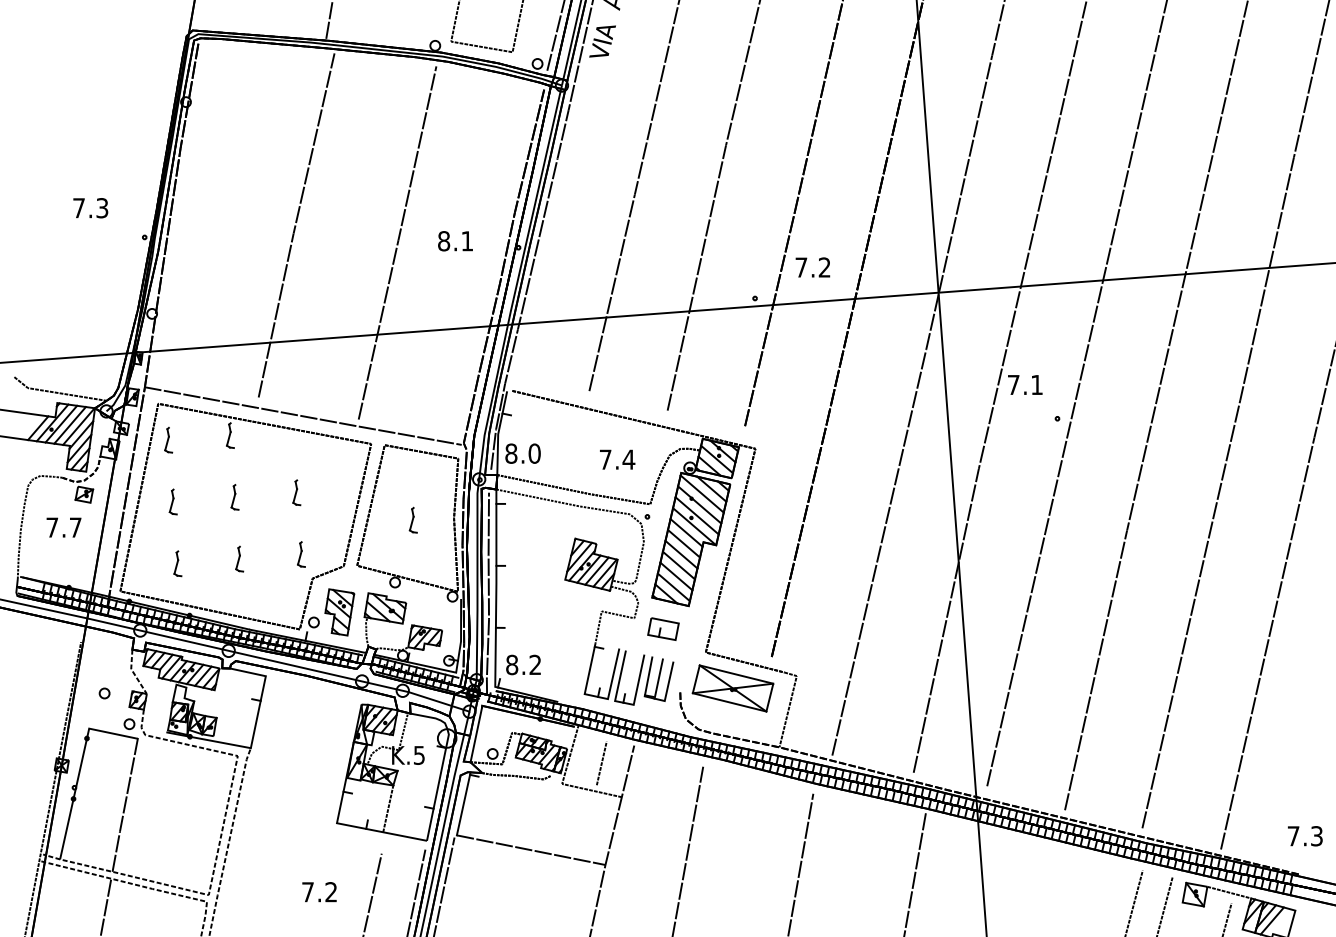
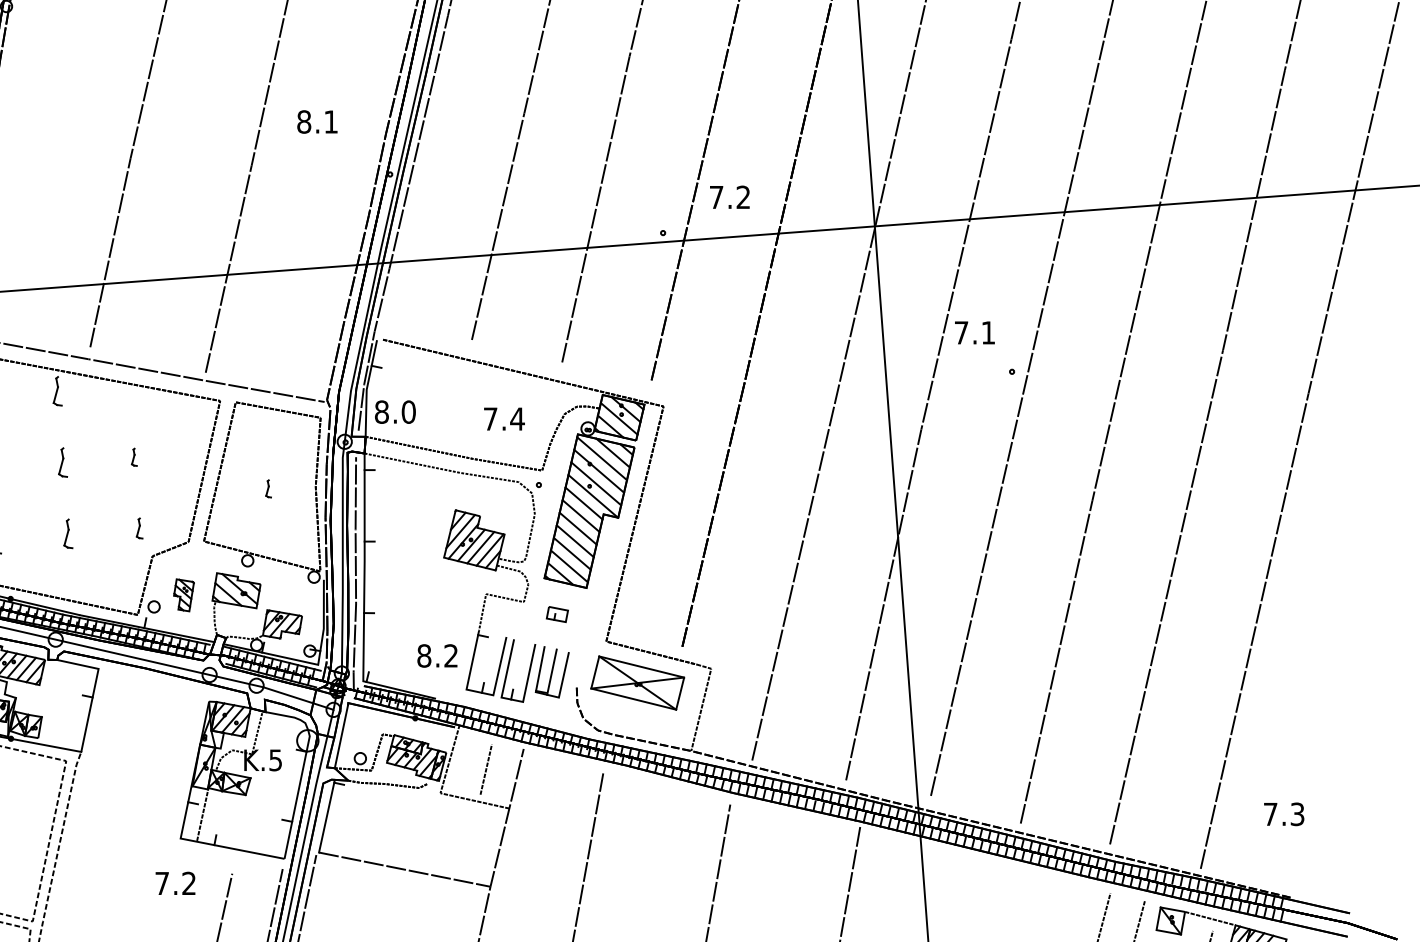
text: (455, 241) -> (317, 122), moved
part: (296, 492) -> (133, 456), size x0.6
part: (412, 519) -> (267, 488), size x0.6
part: (301, 554) -> (139, 528), size x0.7
part: (339, 612) -> (183, 595), size x0.6
part: (663, 628) -> (557, 613), size x0.6
text: (523, 664) -> (437, 655), moved
line: (388, 808) -> (203, 813), moved
text: (1305, 836) -> (1284, 814), moved
text: (319, 892) -> (175, 883), moved

